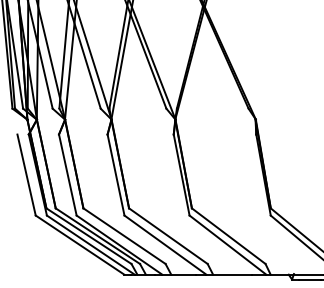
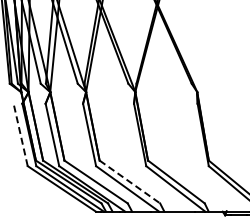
line: (26, 174) -> (20, 134), solid -> dashed
line: (169, 236) -> (130, 182), solid -> dashed

